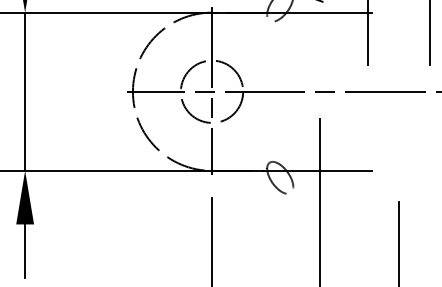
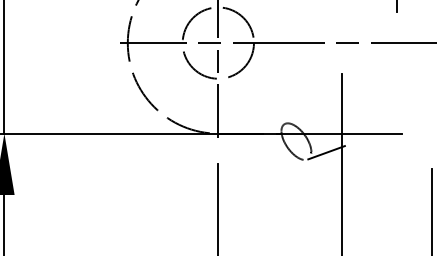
line: (306, 187) -> (326, 152), added

